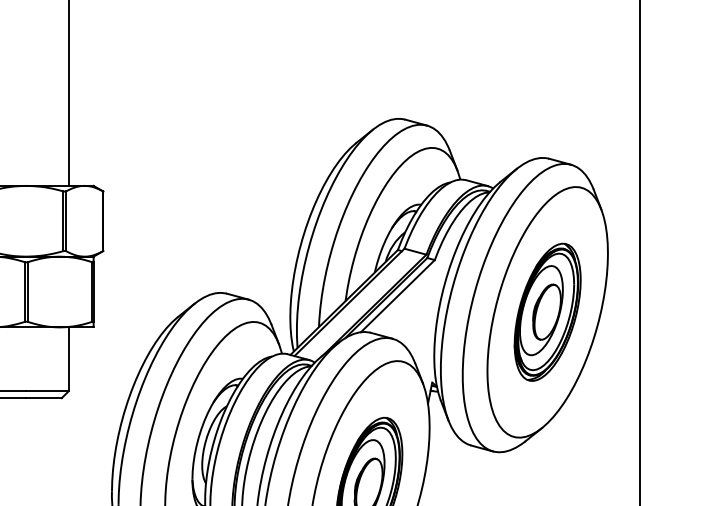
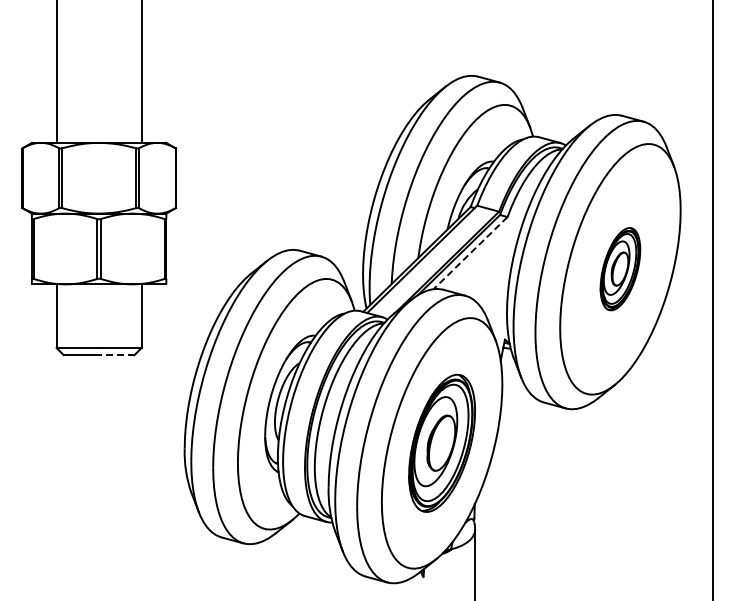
line: (397, 296) -> (470, 253), solid -> dashed
part: (547, 311) -> (620, 268), size x0.6
line: (43, 398) -> (116, 355), solid -> dashed

